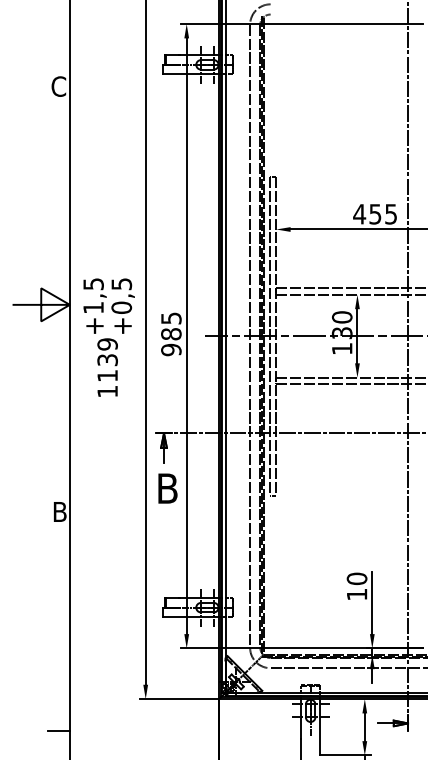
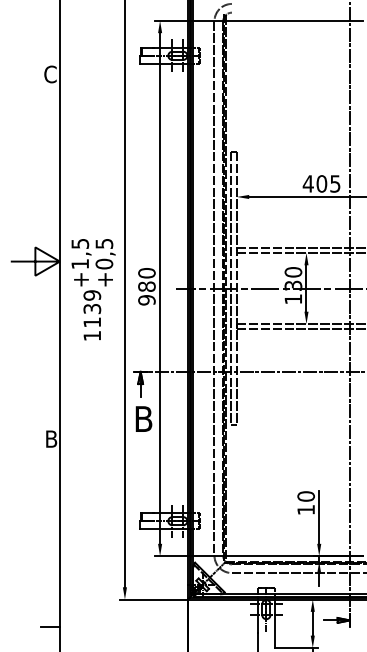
text: (374, 213) -> (321, 183), 455 -> 405
text: (170, 318) -> (146, 273), 985 -> 980

